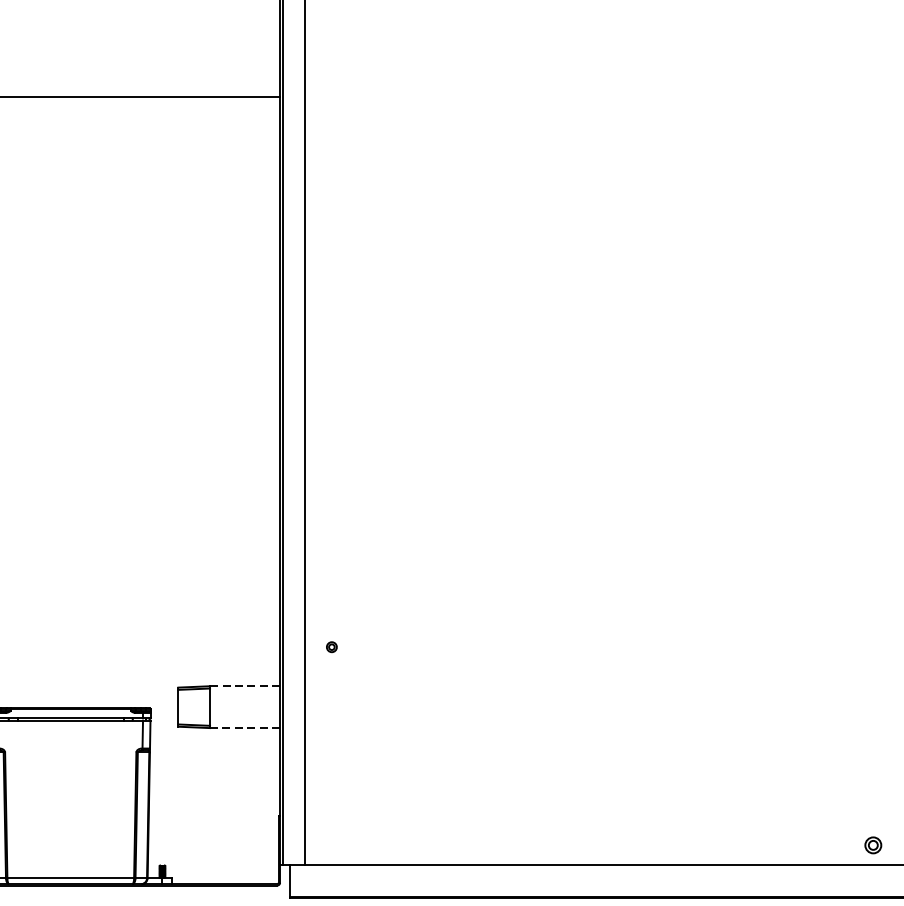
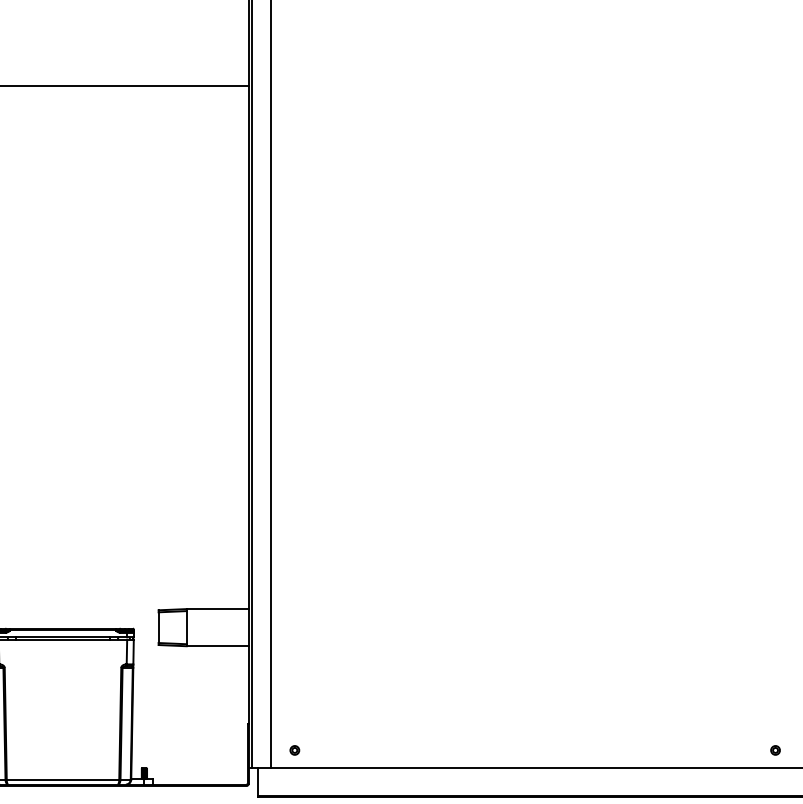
part: (331, 647) -> (294, 750), moved
line: (244, 686) -> (217, 609), dashed -> solid
line: (245, 728) -> (218, 646), dashed -> solid
part: (873, 845) -> (775, 750), size x0.62

